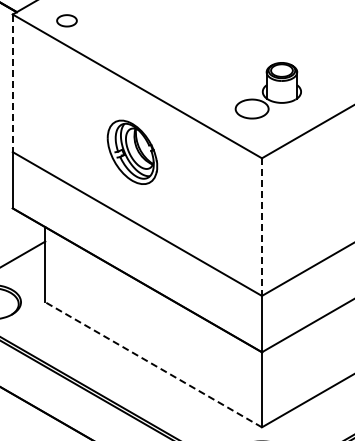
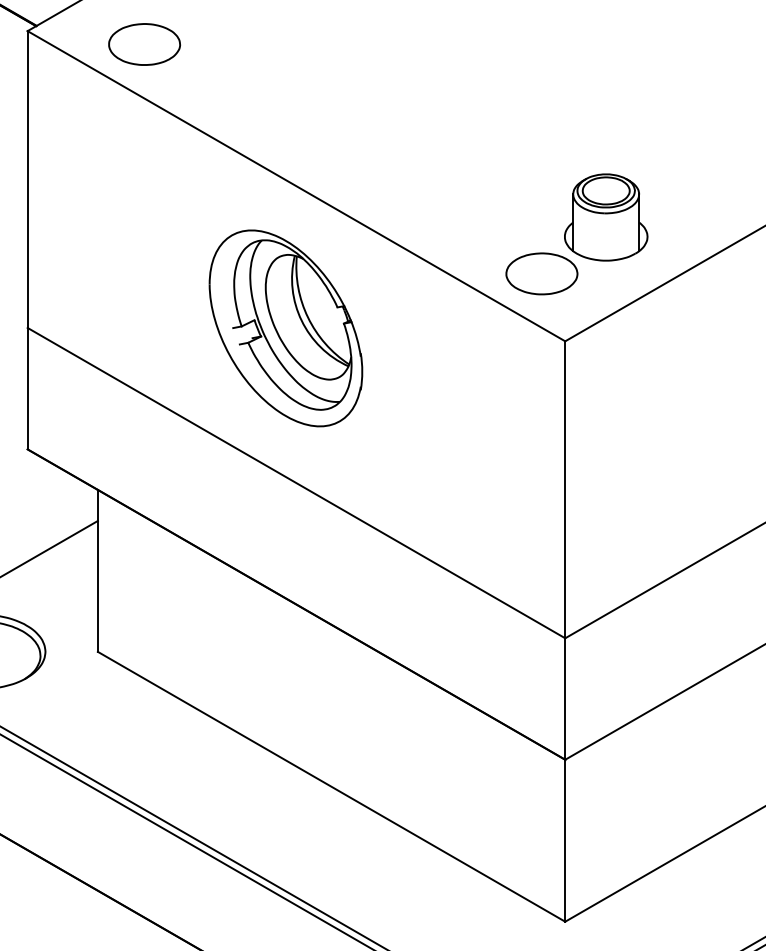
part: (66, 20) -> (143, 44), size x1.67
line: (12, 83) -> (27, 179), dashed -> solid
part: (267, 90) -> (575, 233), moved
part: (132, 152) -> (285, 328), size x1.43
line: (261, 227) -> (564, 490), dashed -> solid
line: (153, 364) -> (331, 786), dashed -> solid

